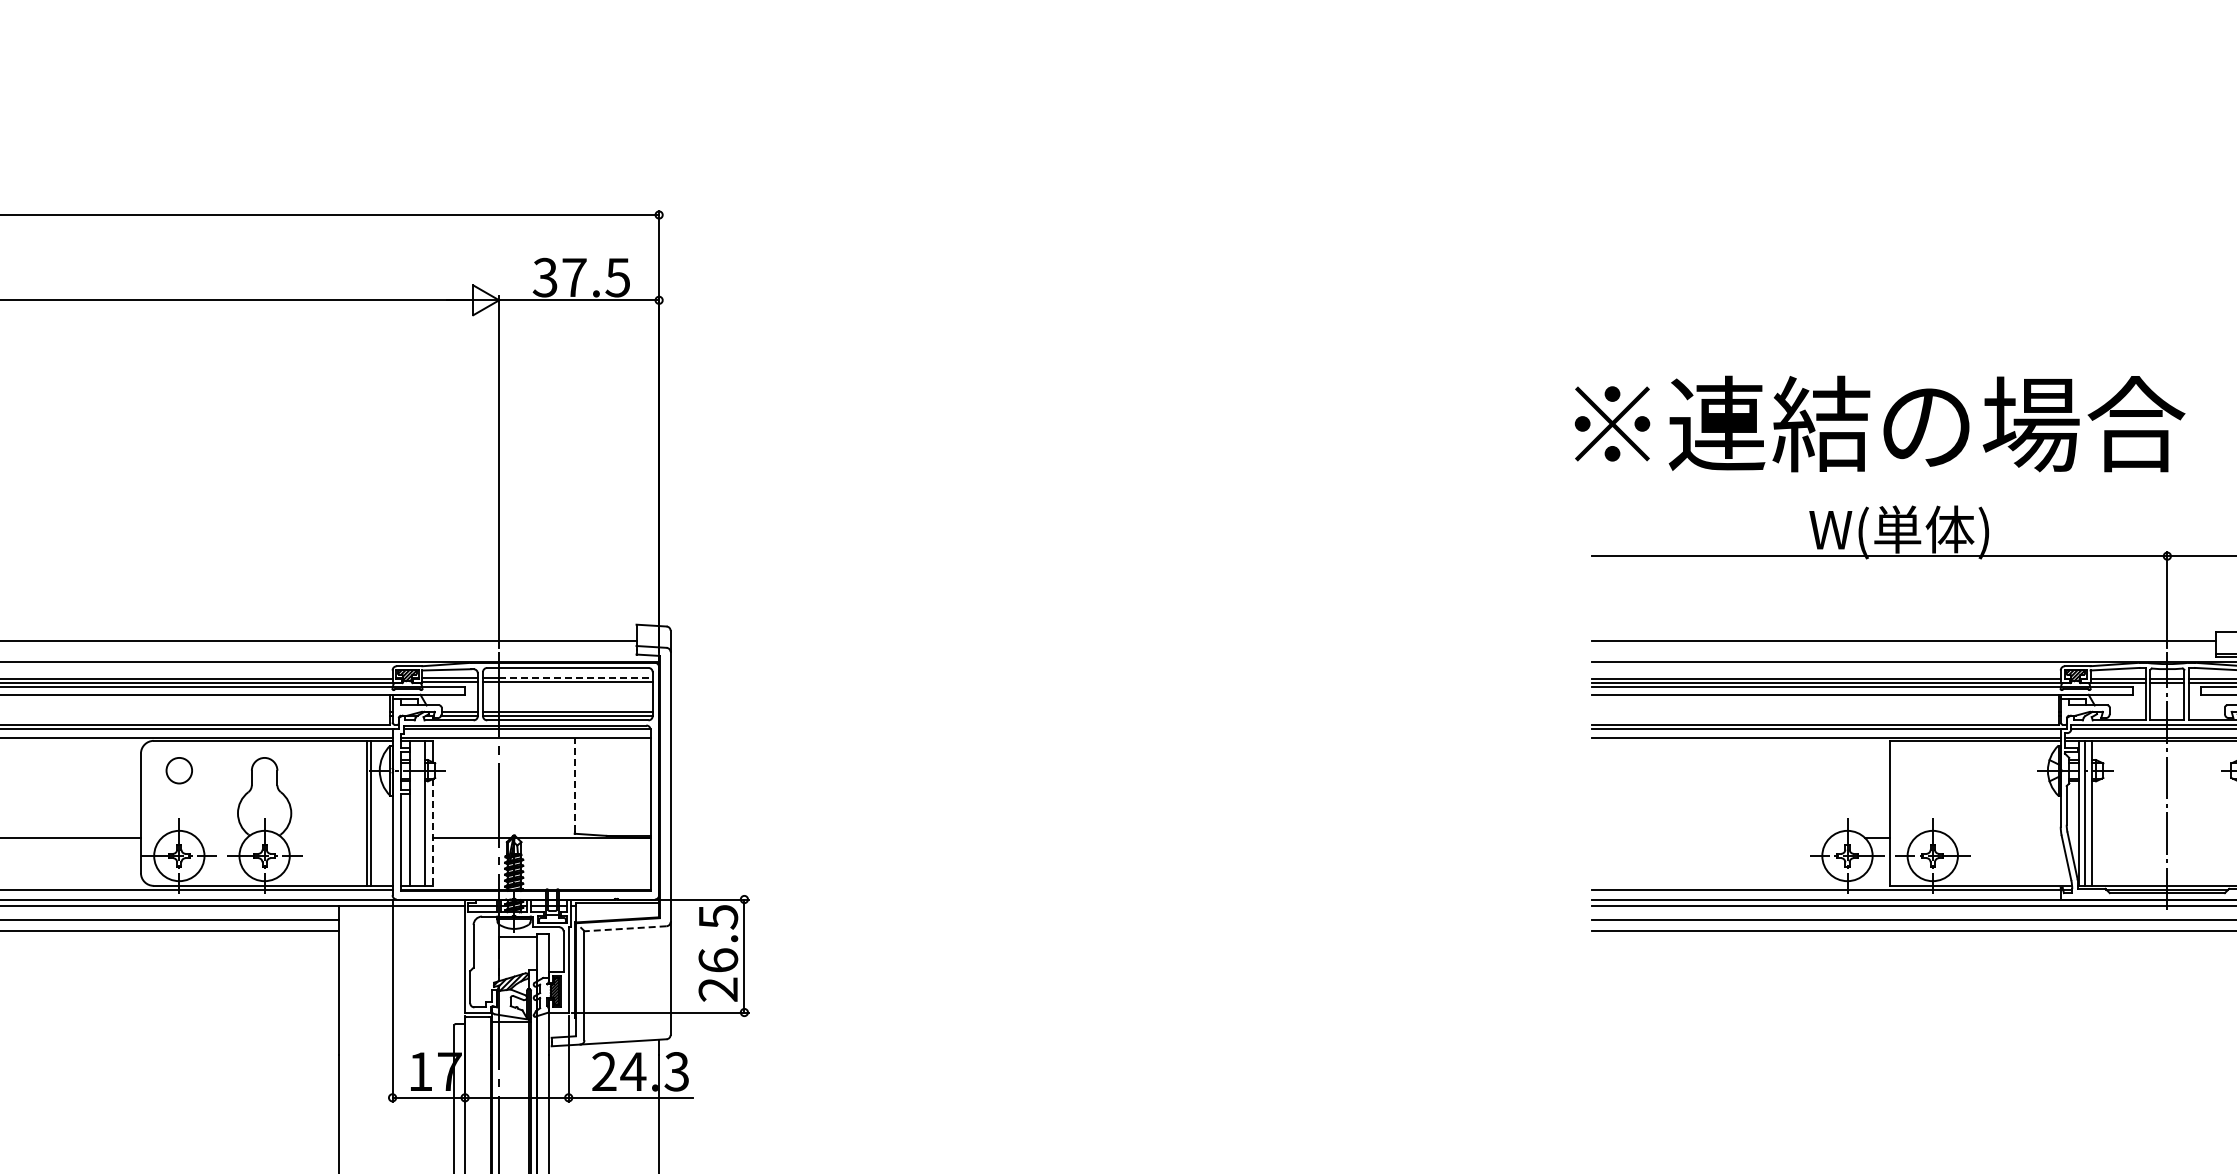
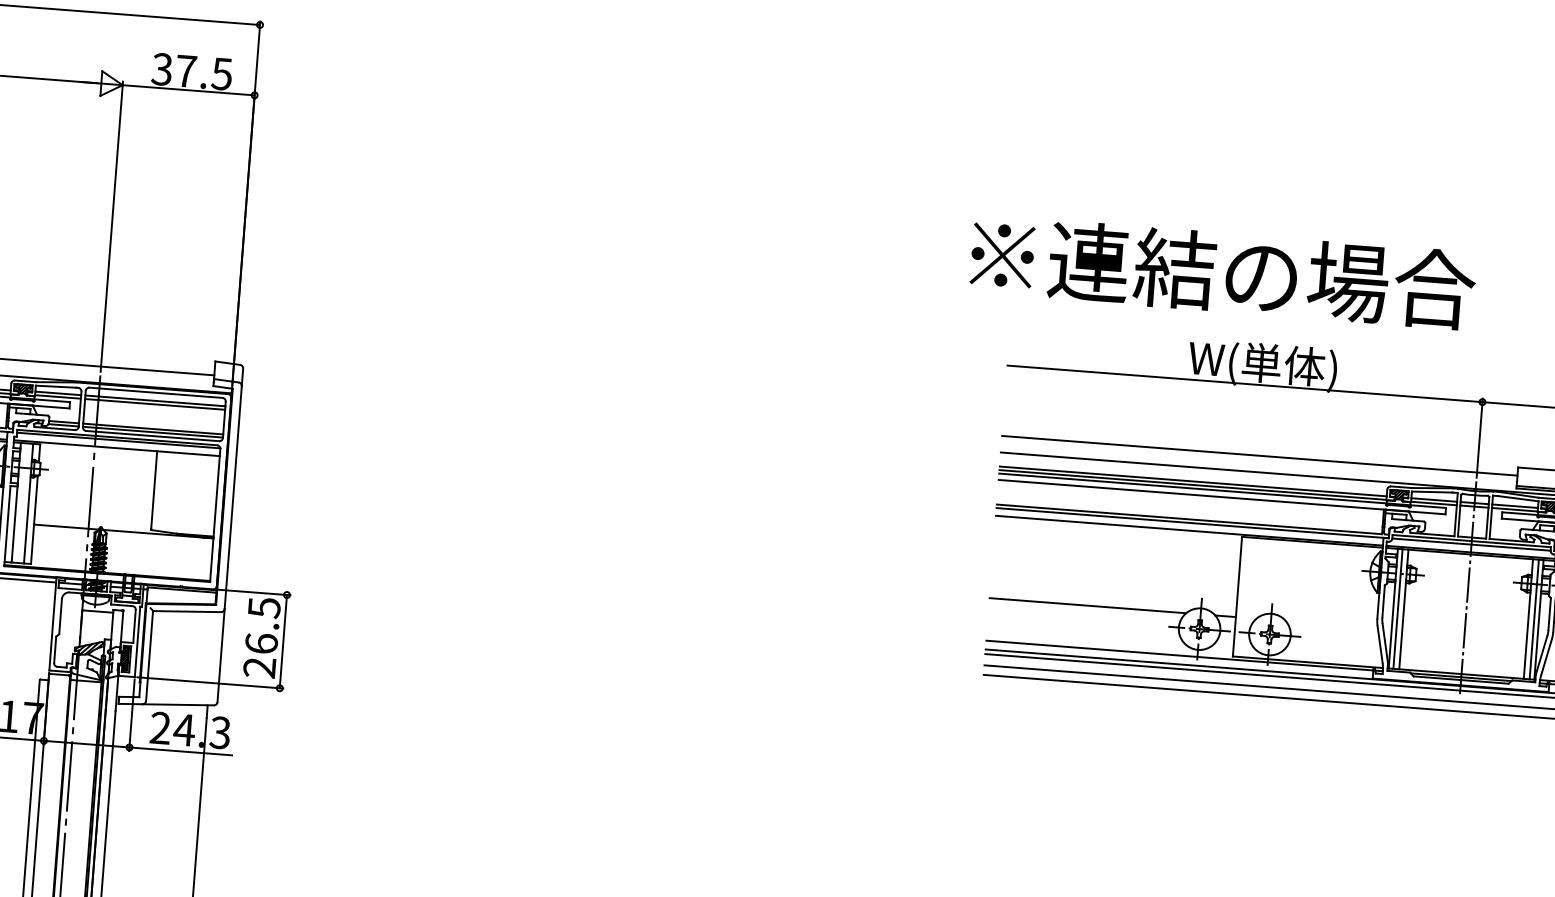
text: (1879, 423) -> (1222, 272), moved
line: (575, 677) -> (161, 401), dashed -> solid
line: (574, 784) -> (154, 489), dashed -> solid
line: (433, 832) -> (34, 520), dashed -> solid
line: (1710, 838) -> (1087, 606), added
line: (625, 928) -> (187, 611), dashed -> solid

